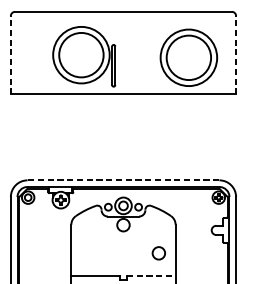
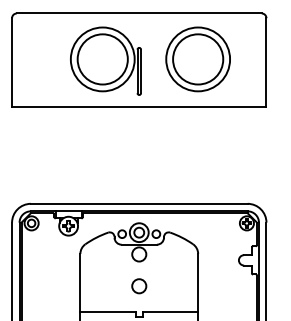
line: (11, 55) -> (12, 62), dashed -> solid
line: (236, 55) -> (266, 62), dashed -> solid
part: (83, 56) -> (105, 60), moved
part: (188, 57) -> (197, 59), moved
line: (122, 180) -> (138, 203), dashed -> solid
circle: (159, 253) -> (139, 286), moved
line: (151, 276) -> (170, 312), dashed -> solid

